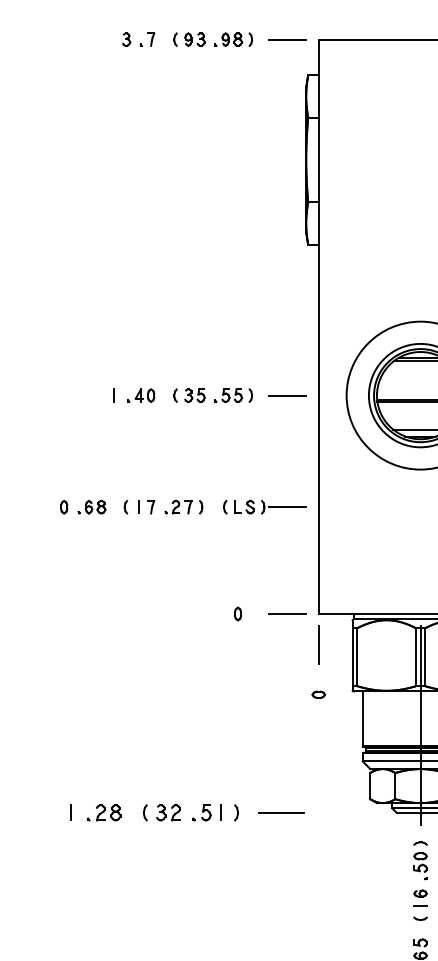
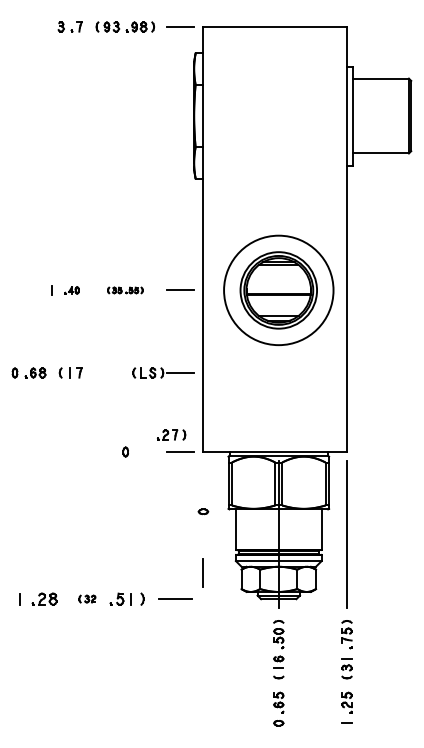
part: (140, 395) -> (71, 290), size x0.7
part: (213, 395) -> (125, 290), size x0.6
part: (183, 506) -> (171, 434), moved
part: (237, 613) -> (125, 451), moved
line: (317, 644) -> (202, 572), moved
part: (162, 811) -> (87, 598), size x0.6

